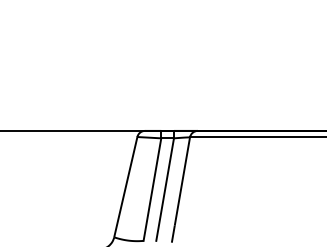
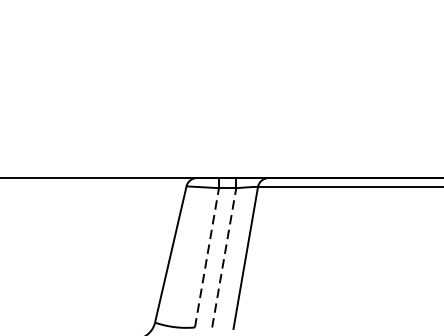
line: (152, 189) -> (207, 257), solid -> dashed
line: (165, 189) -> (224, 257), solid -> dashed

